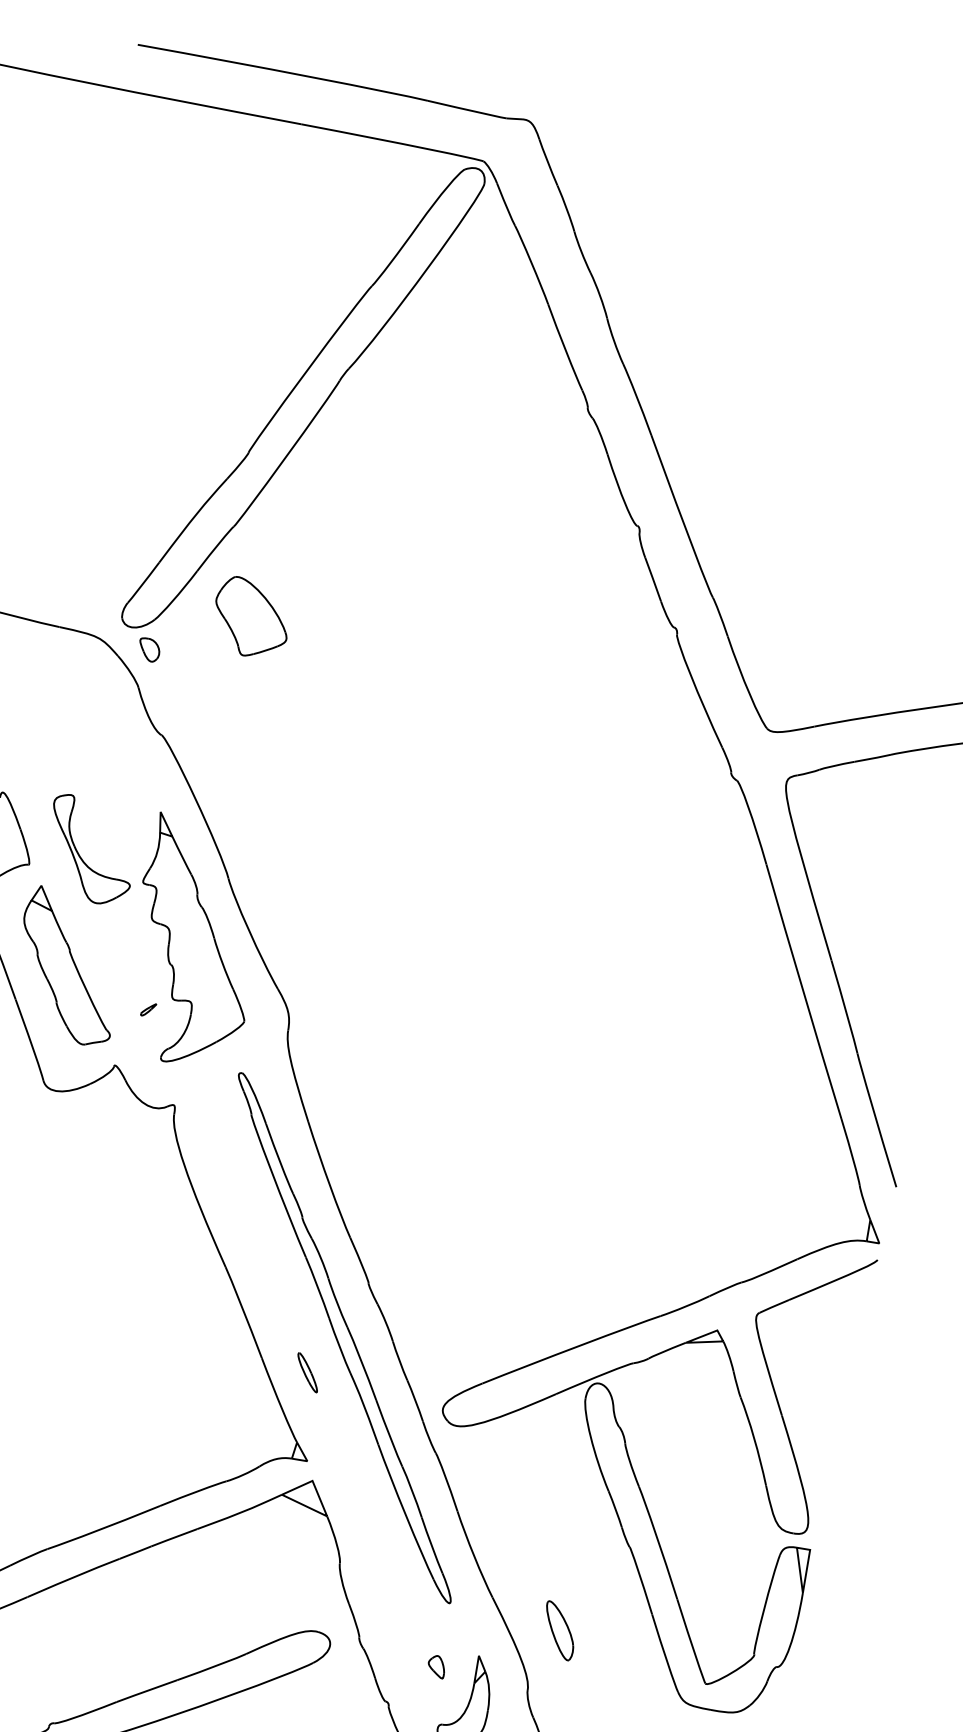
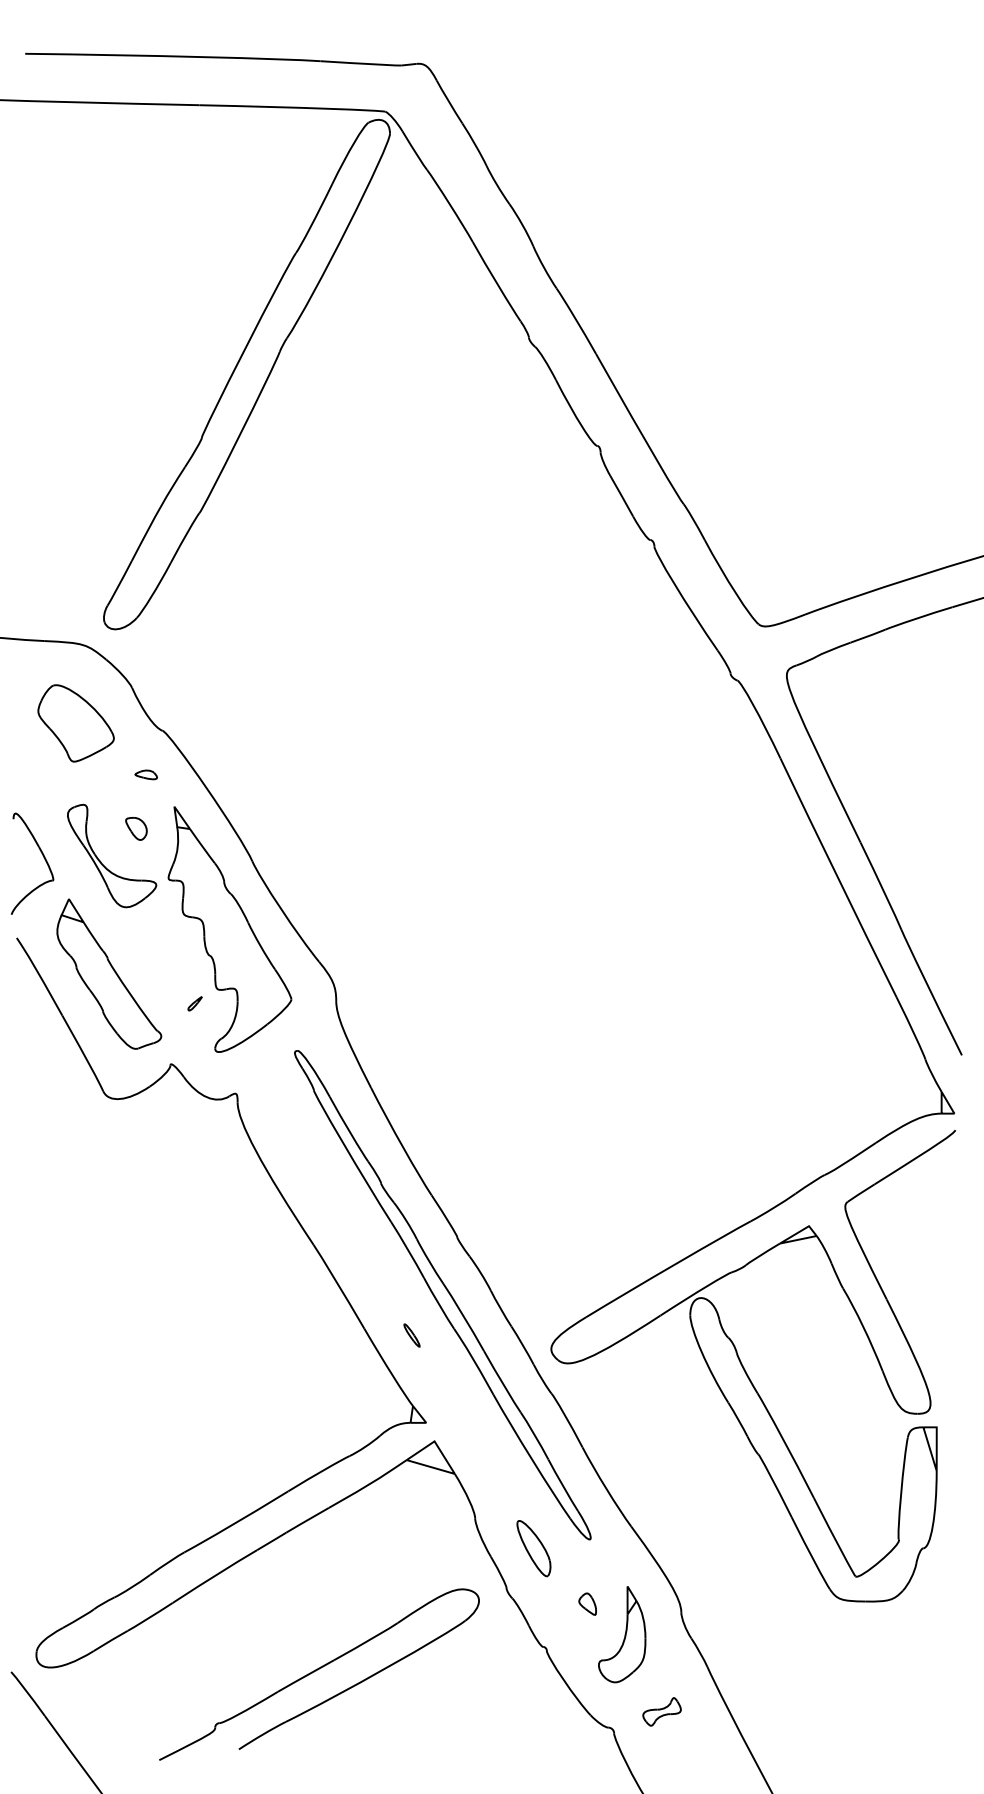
part: (251, 618) -> (75, 723), moved
part: (149, 649) -> (136, 828), moved
part: (137, 775) -> (145, 774), added
part: (307, 1372) -> (411, 1335), size x0.62
part: (559, 1630) -> (533, 1548), moved

